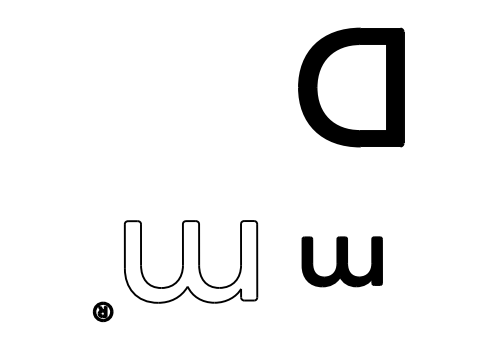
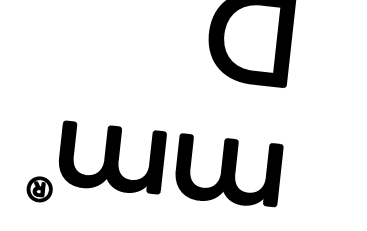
fill: (190, 261) -> (111, 157), added
part: (342, 261) -> (228, 170), size x1.67
part: (102, 311) -> (39, 189), size x1.67

